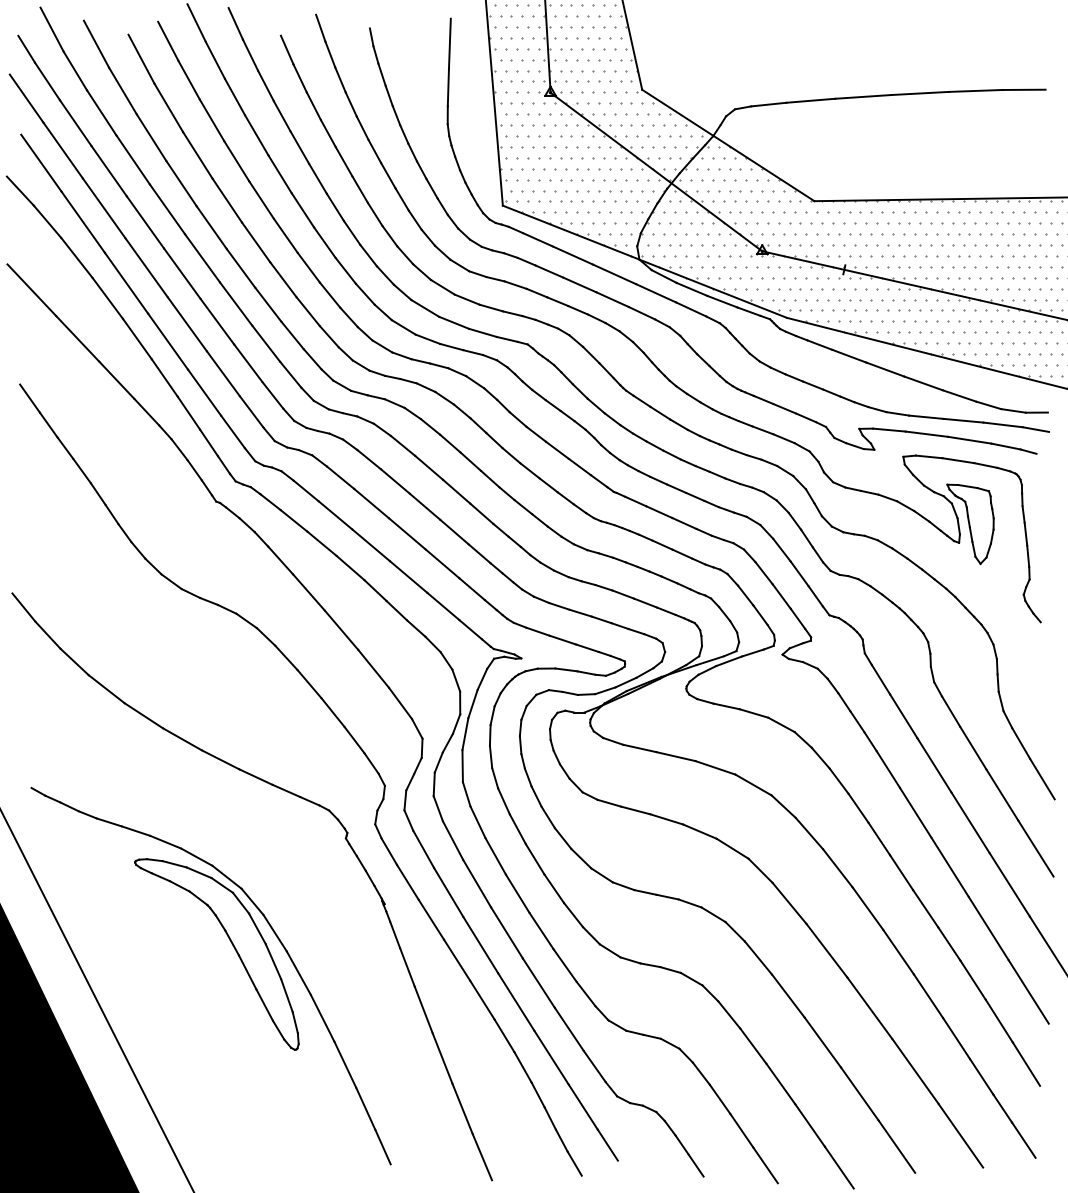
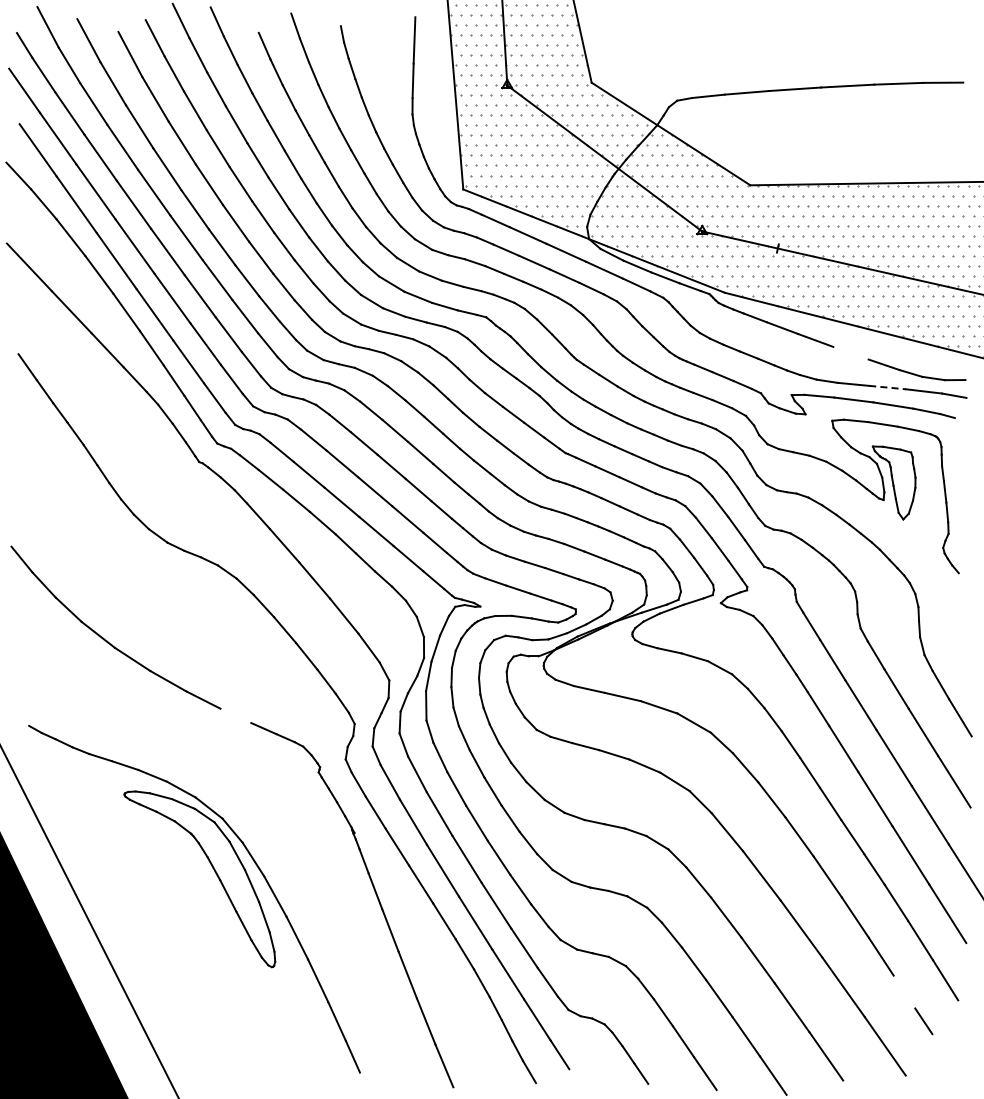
line: (923, 382) -> (850, 352), removed
line: (964, 420) -> (888, 387), solid -> dashed
line: (255, 776) -> (235, 715), removed
line: (981, 1076) -> (904, 991), removed
line: (1024, 1140) -> (943, 1050), removed

